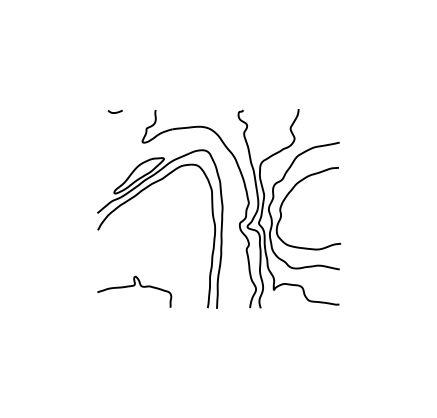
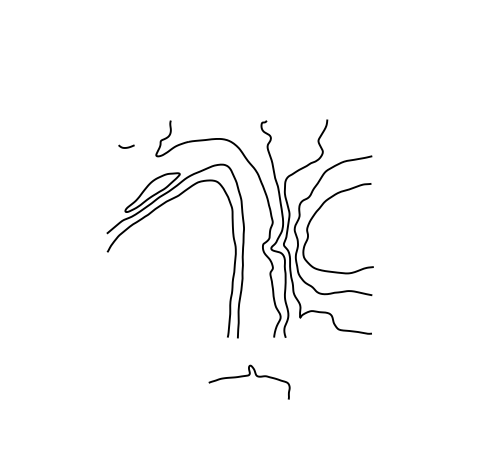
curve: (114, 112) -> (125, 147), moved
curve: (134, 286) -> (249, 376), moved

